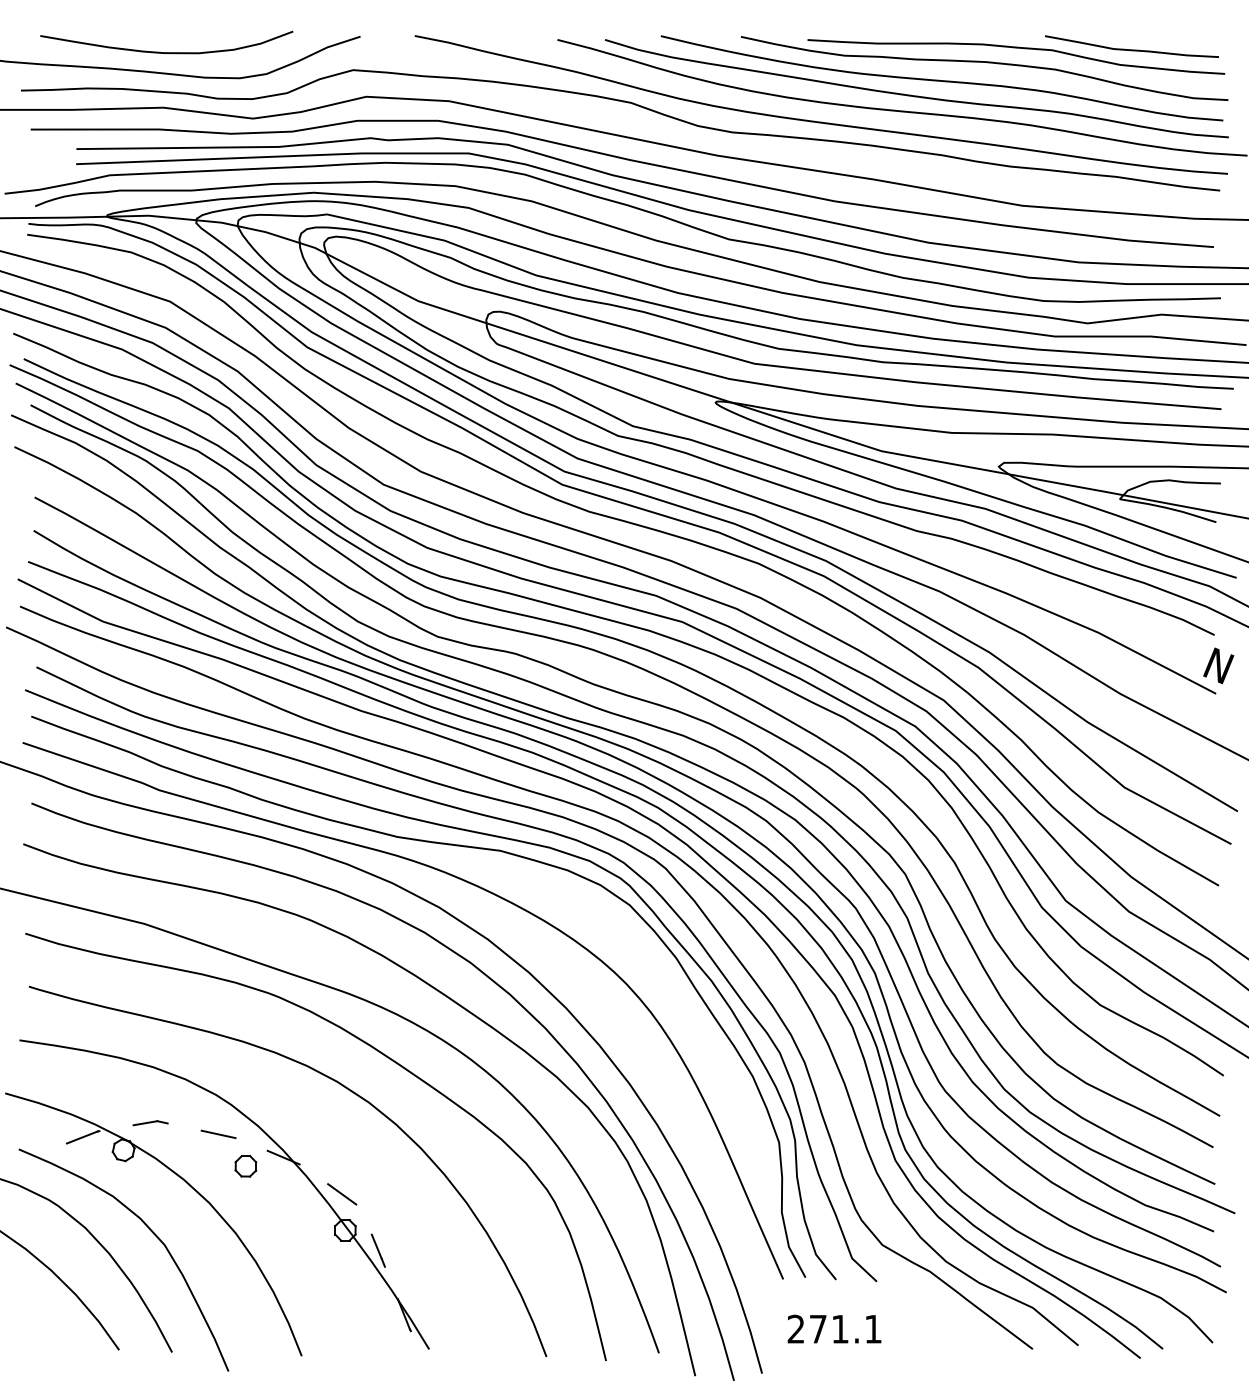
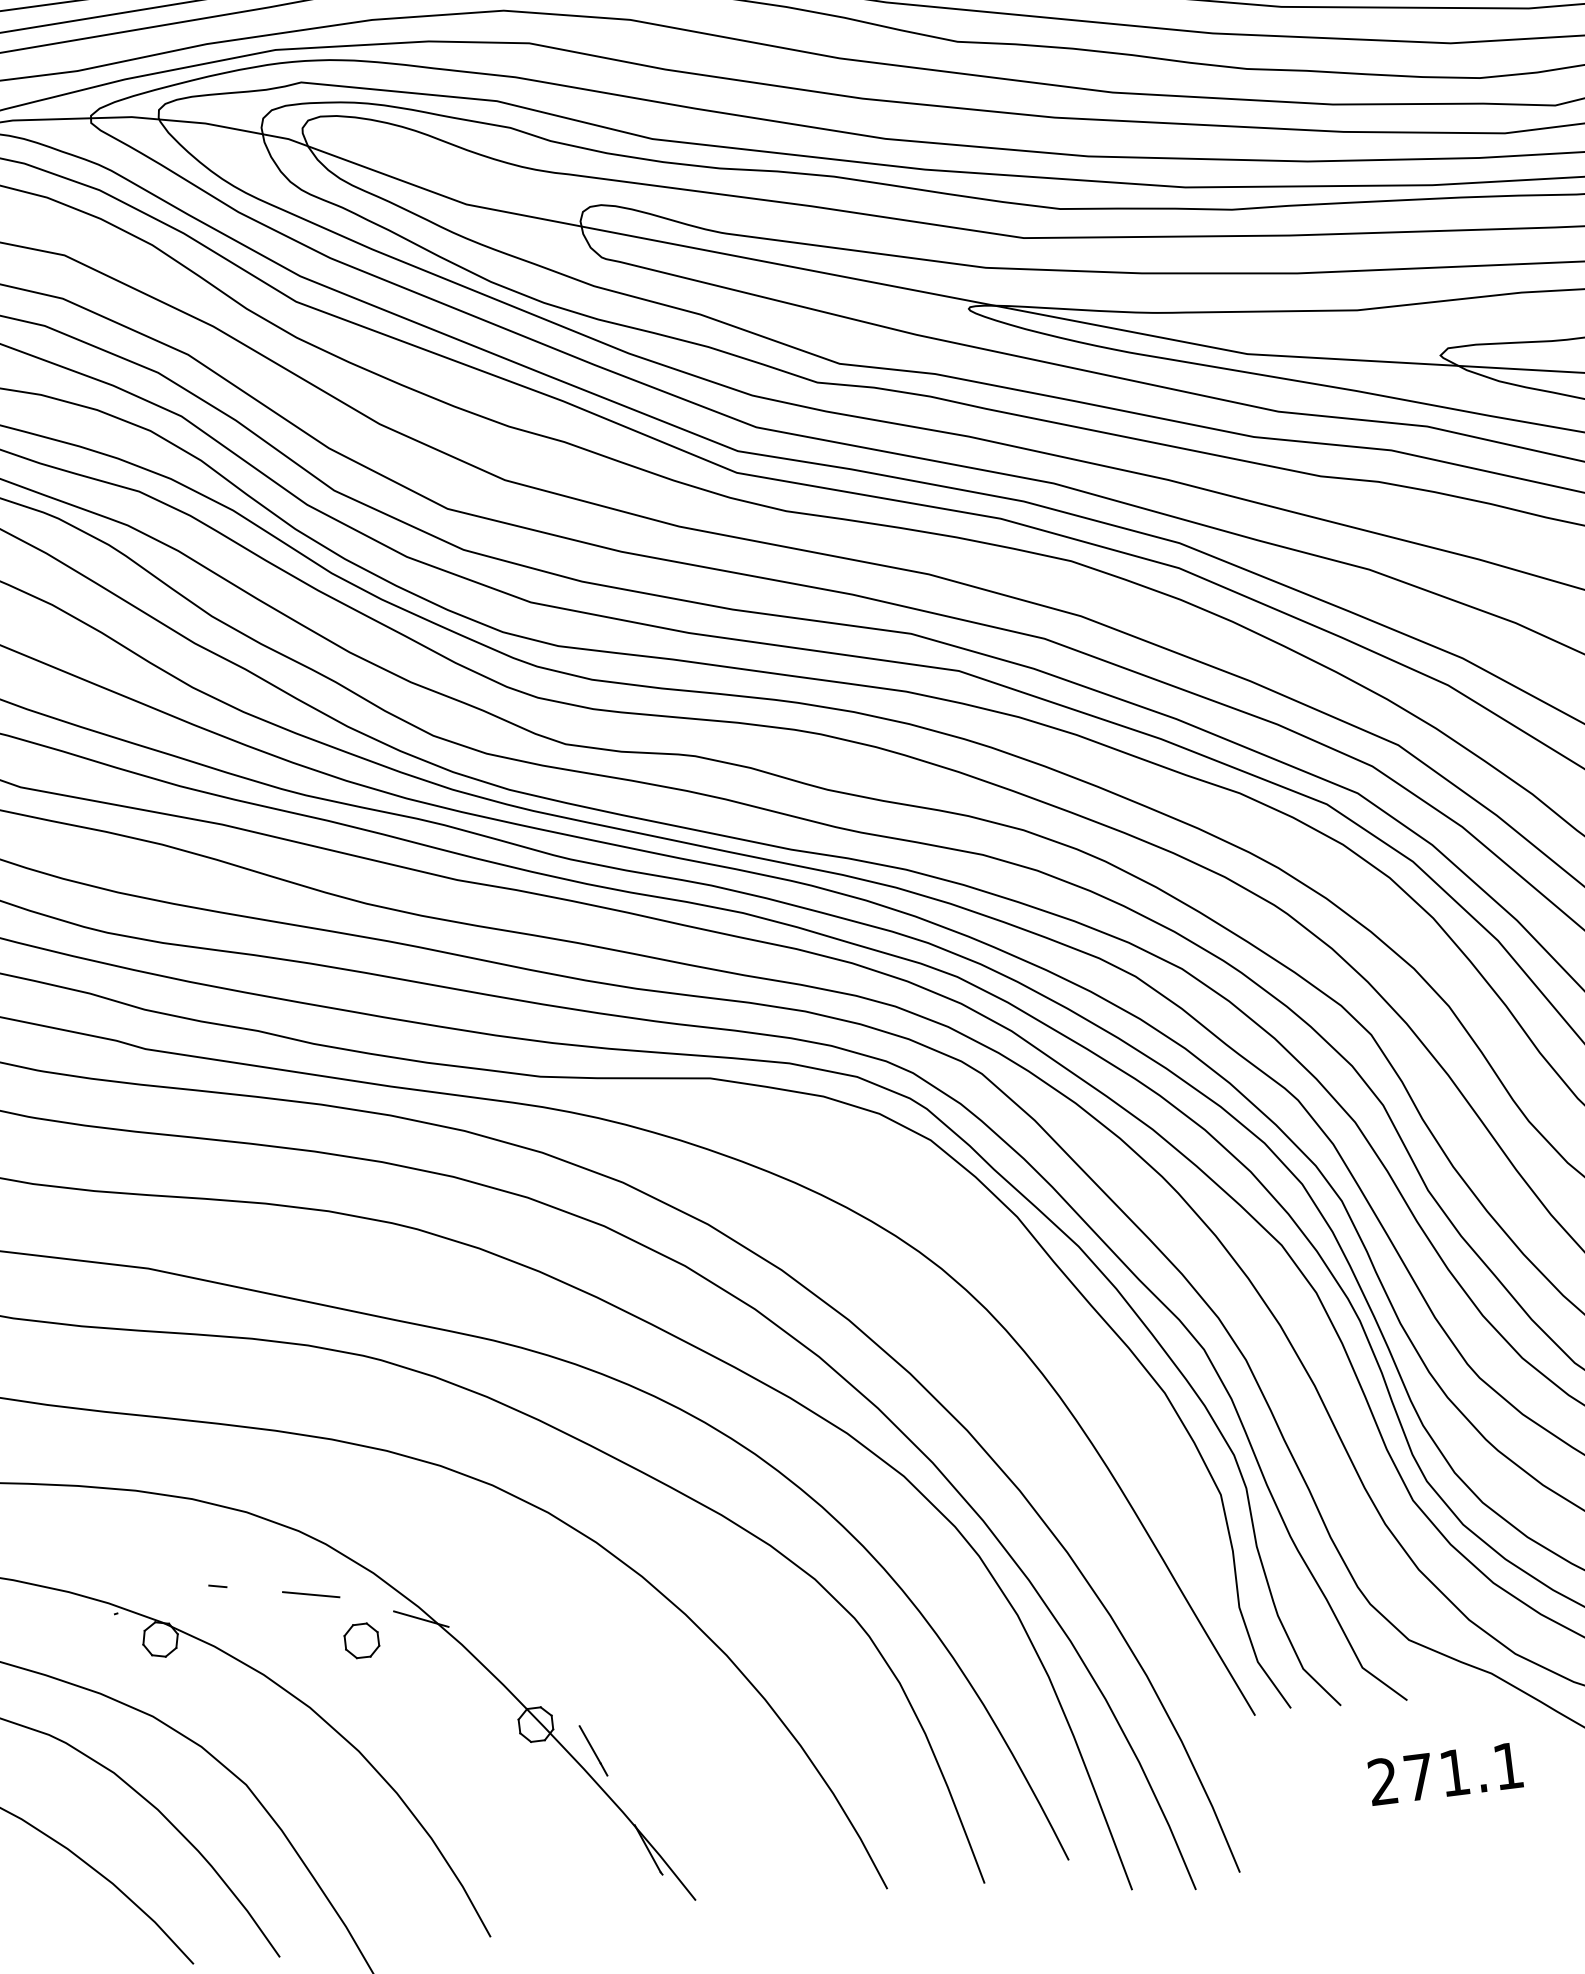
line: (145, 1123) -> (190, 1591), removed
line: (81, 1137) -> (89, 1627), removed
line: (342, 1194) -> (524, 1667), removed
text: (834, 1328) -> (1445, 1772), moved

